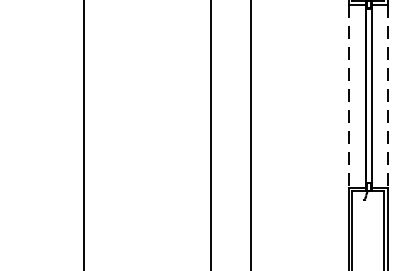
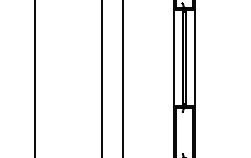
line: (349, 96) -> (174, 58), dashed -> solid
line: (387, 96) -> (194, 58), dashed -> solid

